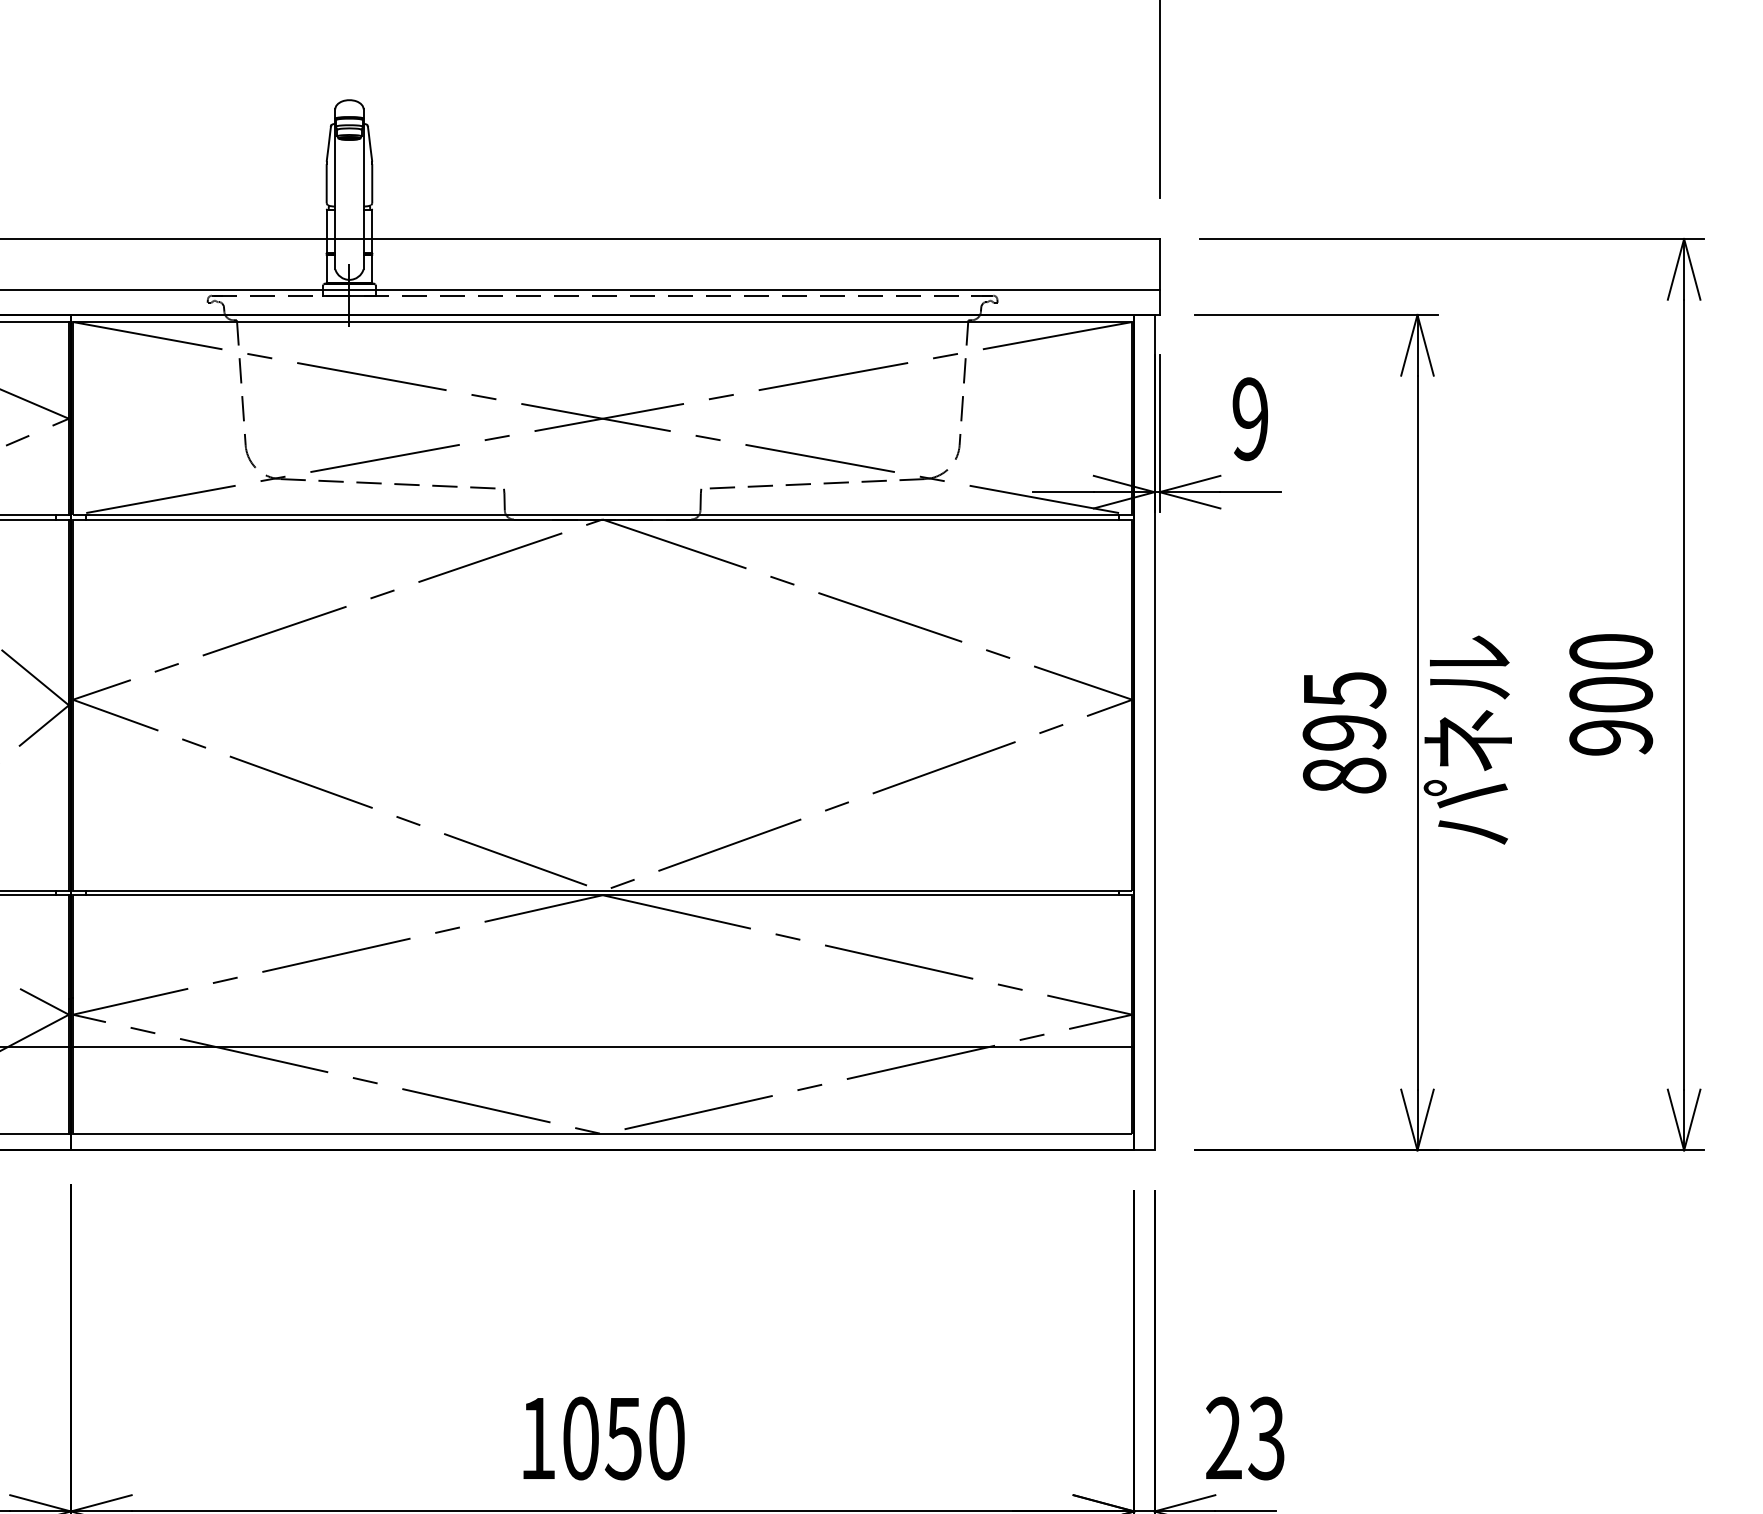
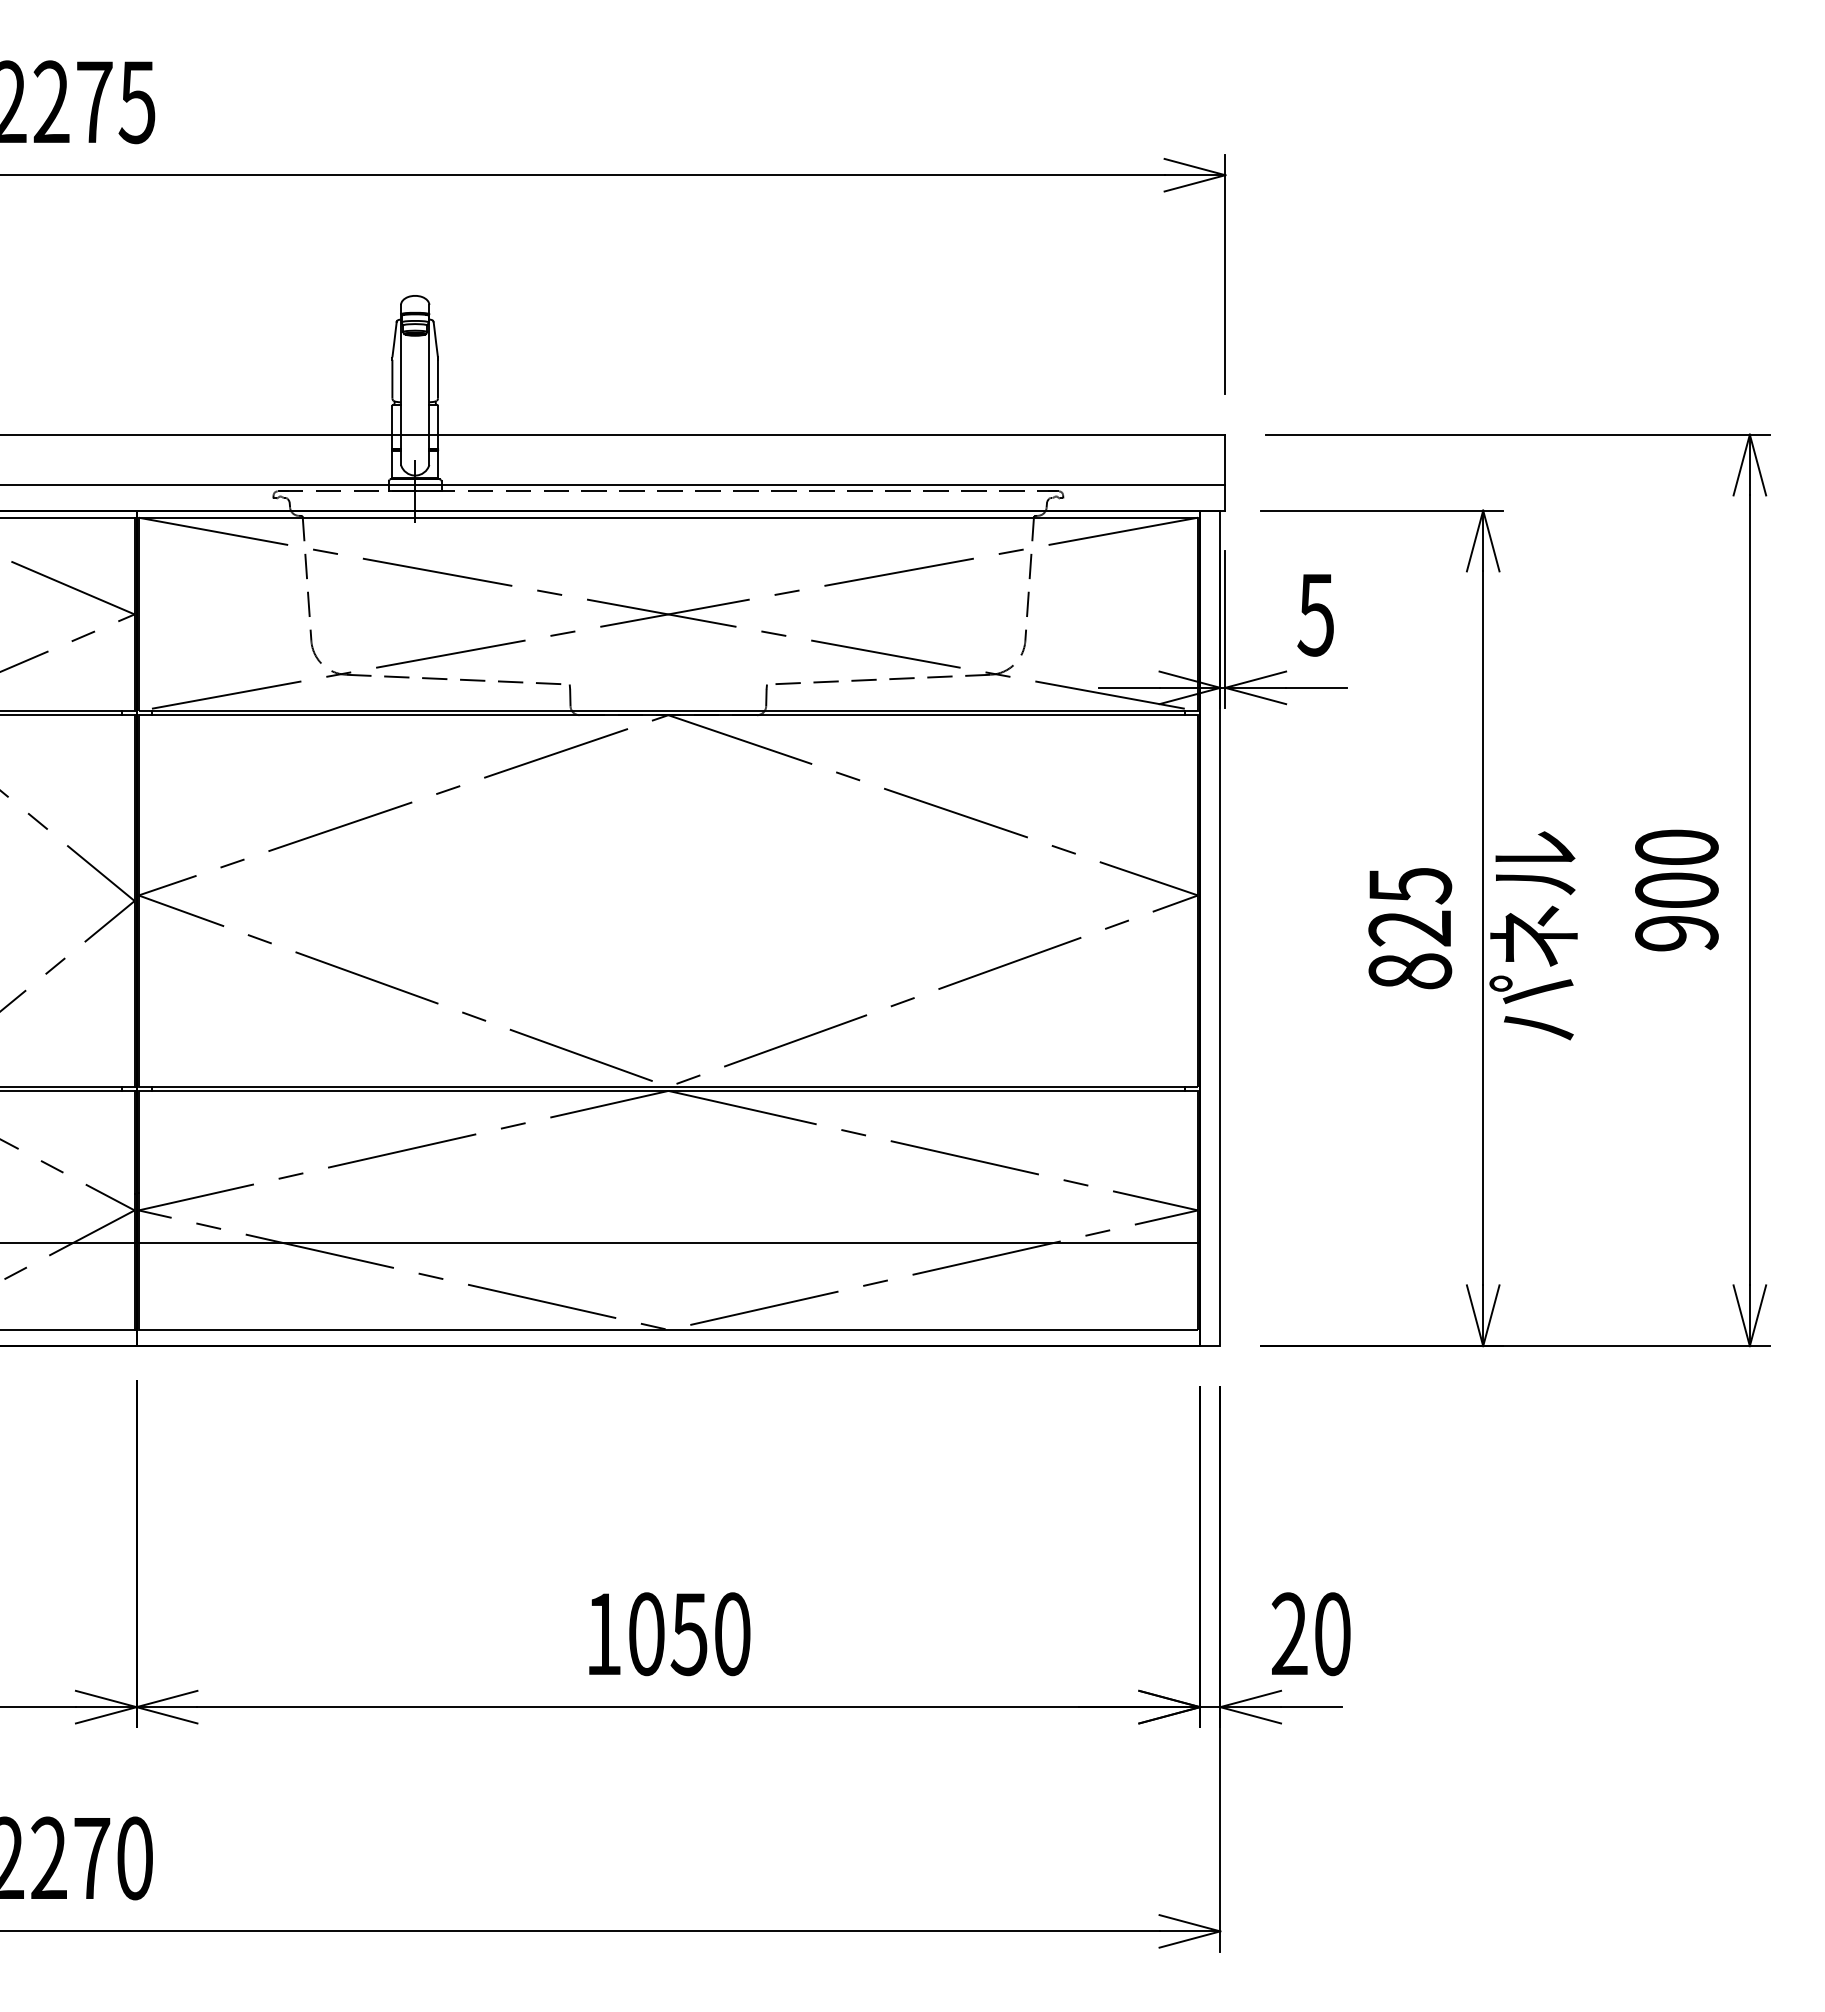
text: (1249, 418) -> (1315, 614), 9 -> 5
text: (1344, 732) -> (1410, 928), 895 -> 825
text: (1266, 1438) -> (1332, 1634), 23 -> 20

